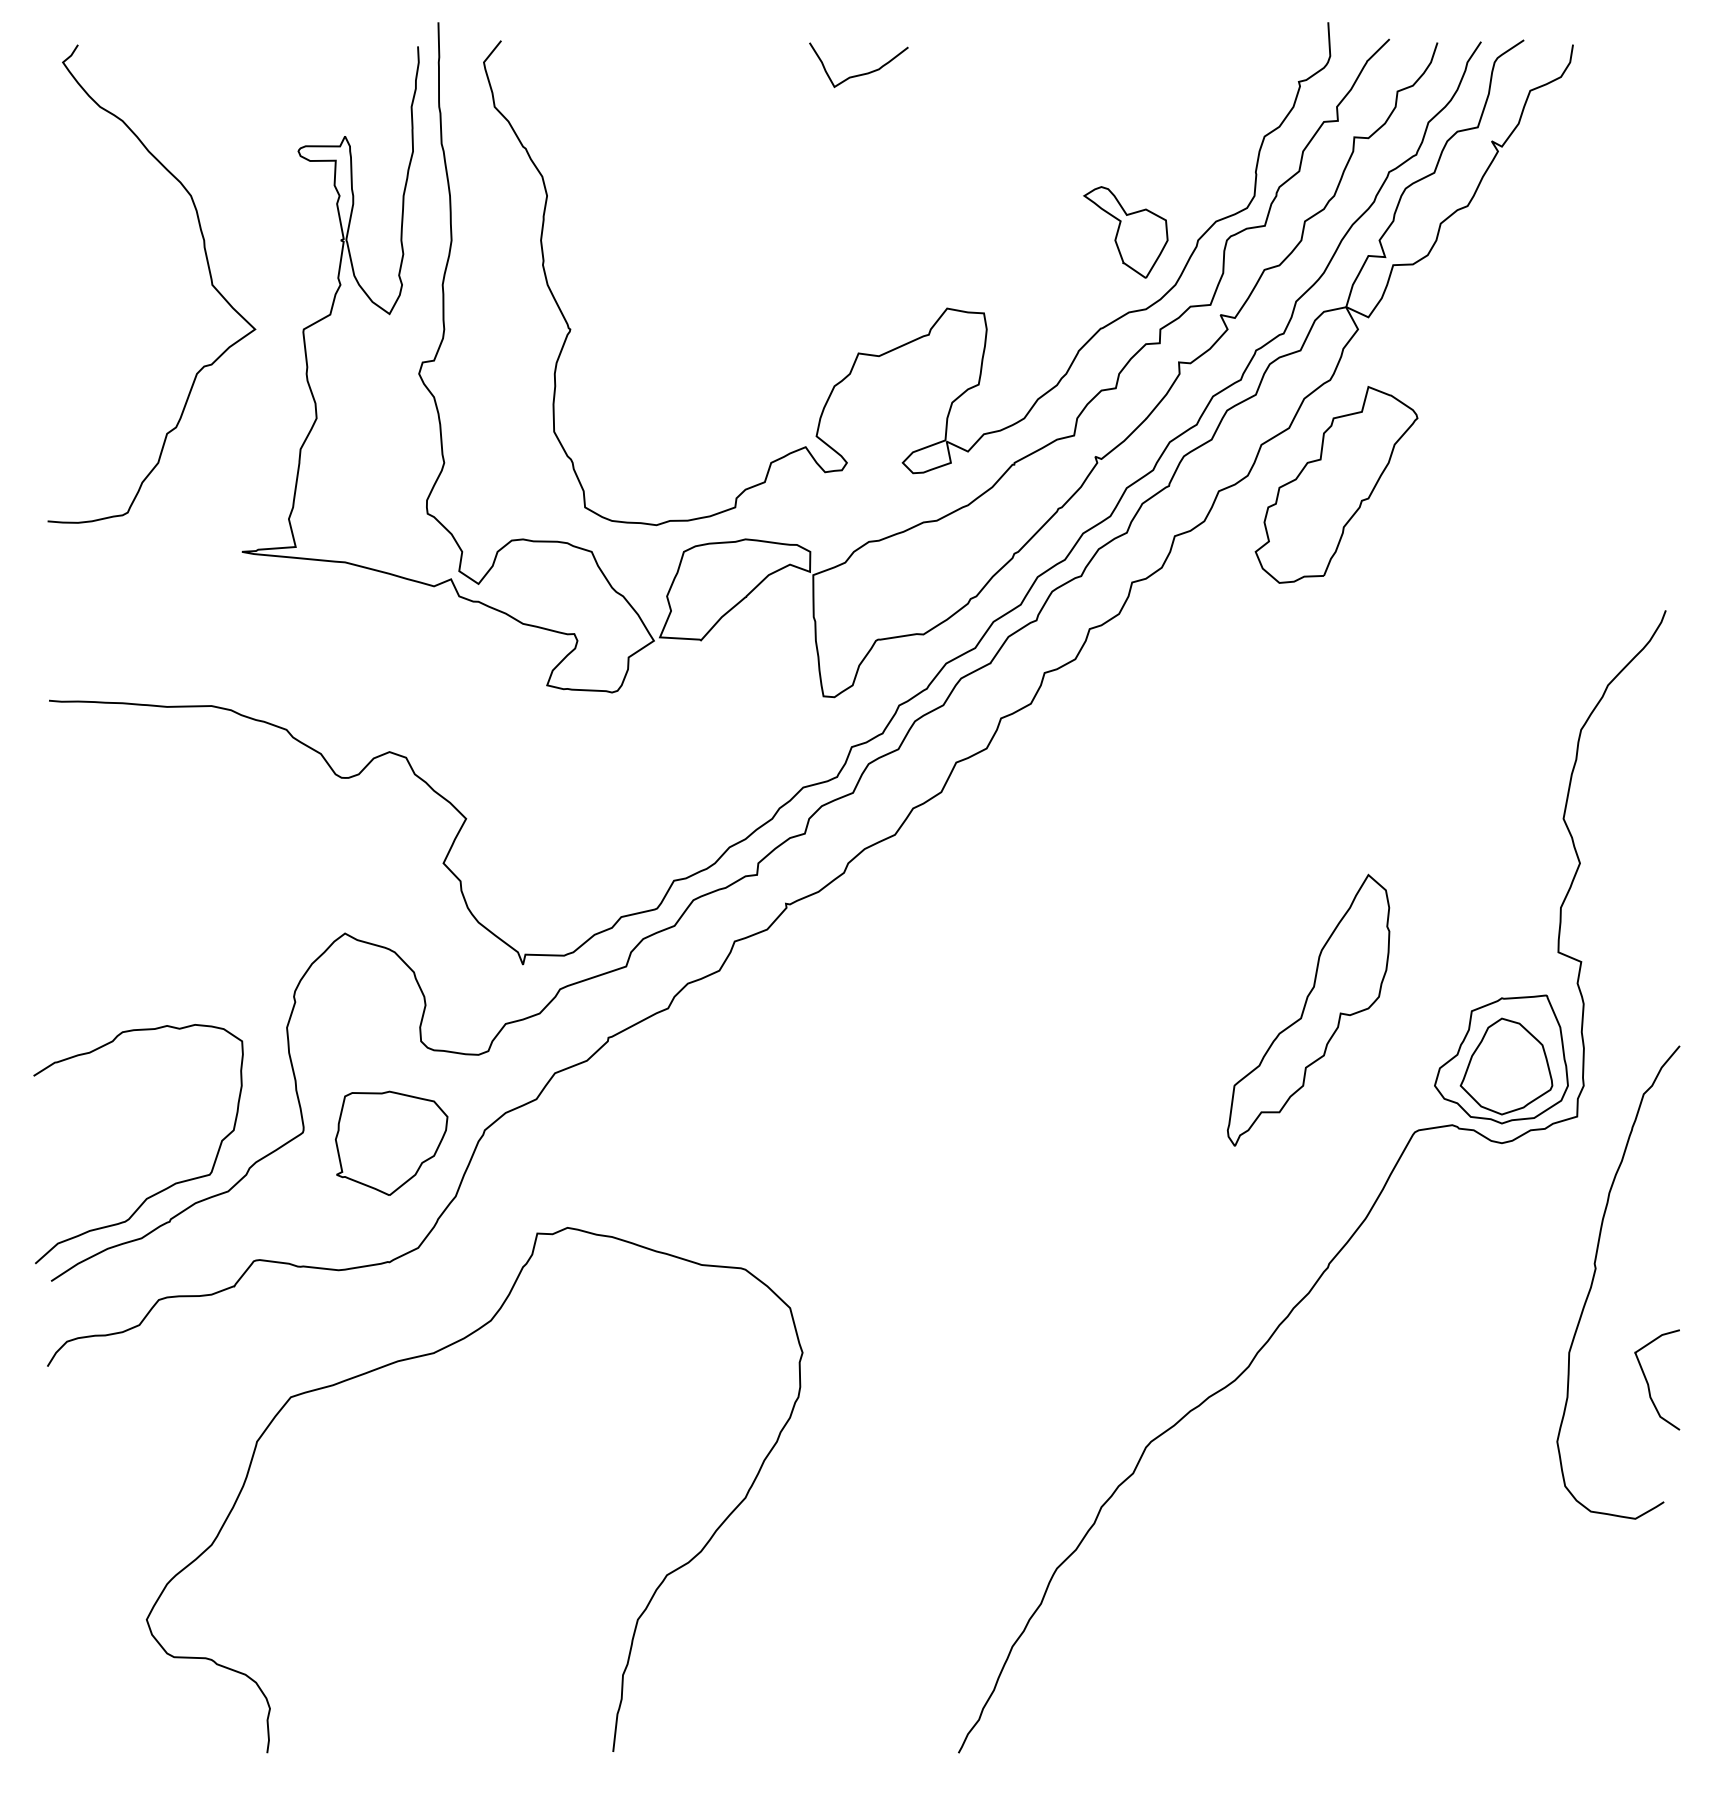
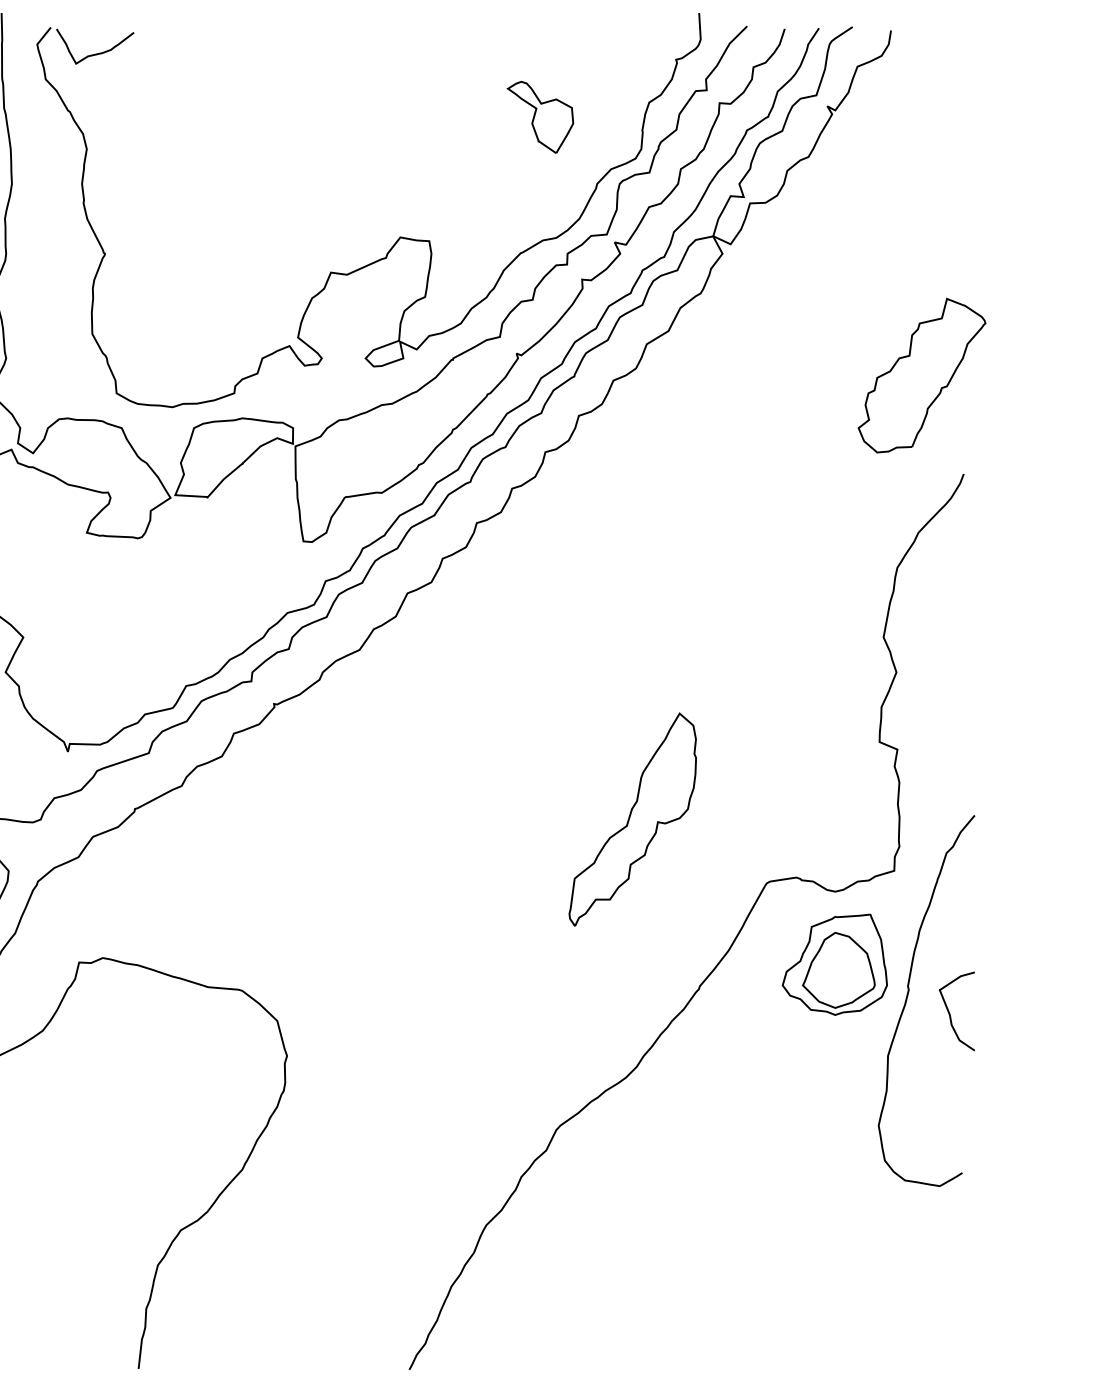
curve: (862, 73) -> (98, 53), moved
part: (1125, 232) -> (540, 117), moved
part: (1336, 484) -> (921, 375), moved
part: (1308, 1009) -> (632, 819), moved
part: (1501, 1059) -> (834, 964), moved
curve: (1648, 1382) -> (950, 1013), moved

